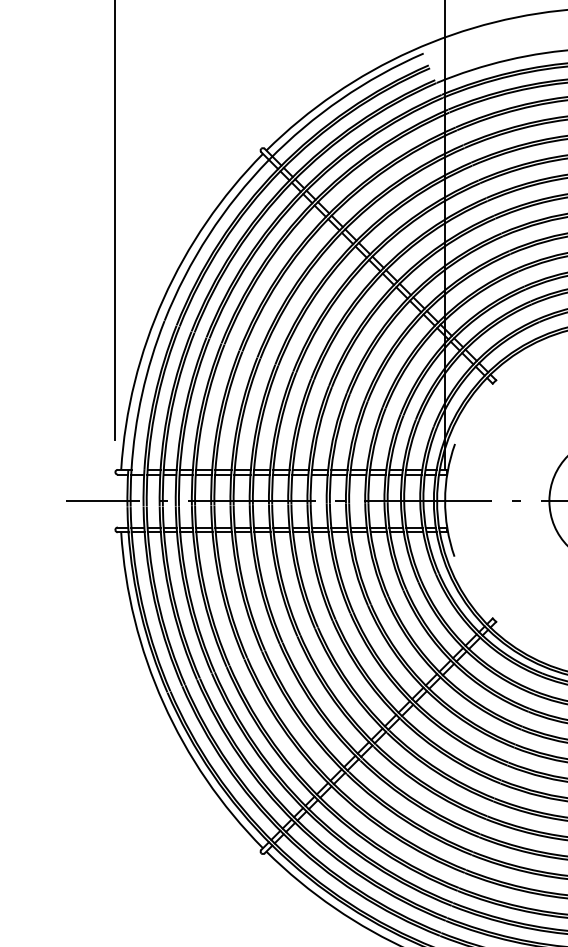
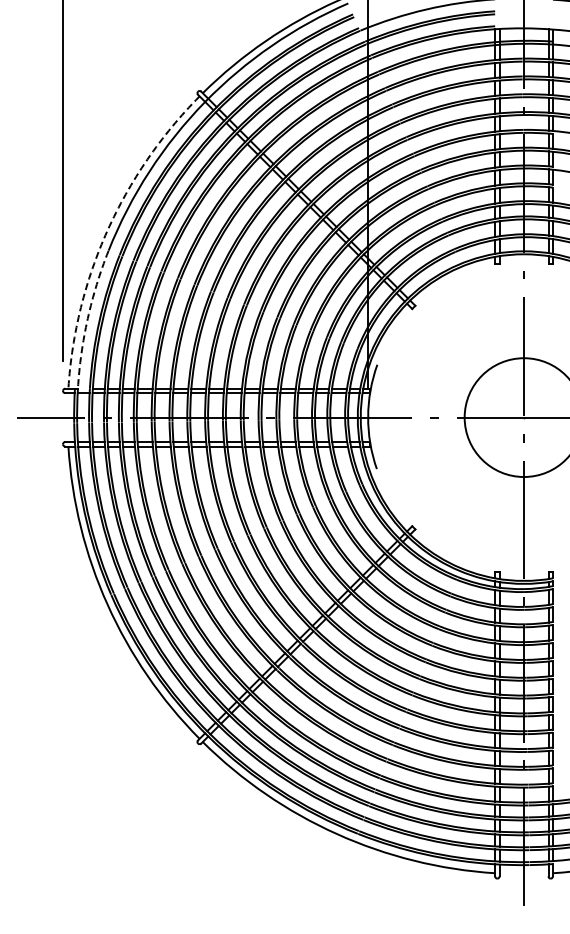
arc: (163, 298) -> (107, 230), solid -> dashed
arc: (141, 393) -> (87, 318), solid -> dashed

